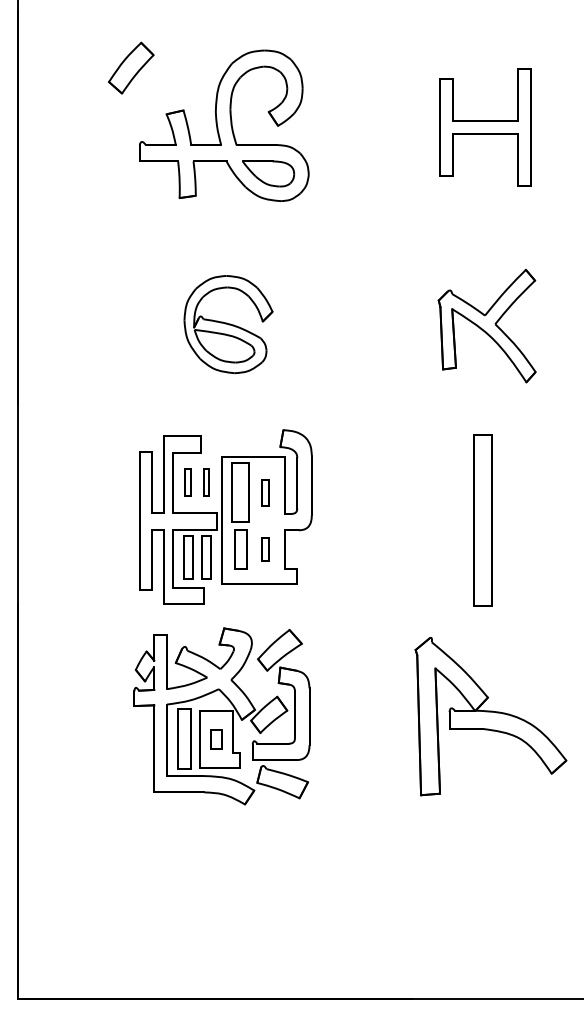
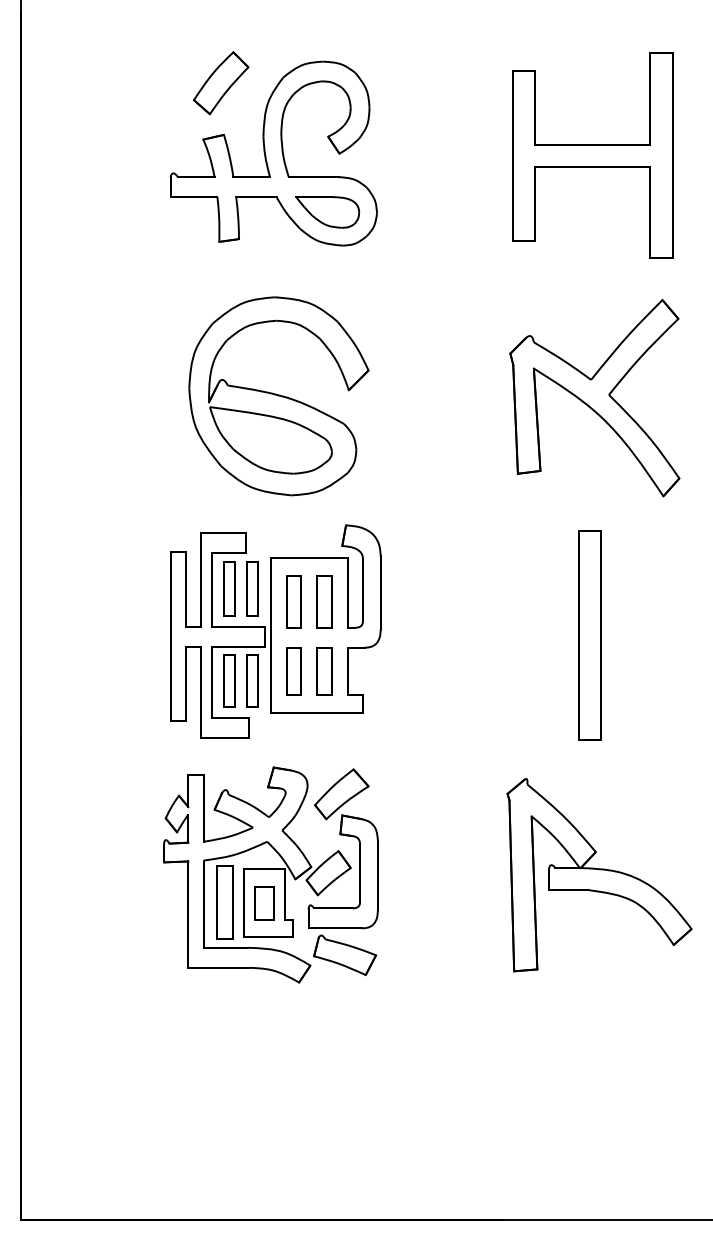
part: (130, 68) -> (220, 83), moved
part: (485, 127) -> (592, 155), size x1.43
part: (228, 324) -> (278, 396), size x1.67
part: (486, 326) -> (594, 398), size x1.43
part: (188, 481) -> (229, 588), size x1.67
part: (206, 481) -> (252, 588), size x1.67
part: (240, 492) -> (293, 601), size x0.71
part: (265, 492) -> (324, 601), size x1.67
part: (265, 549) -> (324, 671), size x1.67
part: (216, 739) -> (264, 903), size x1.43

